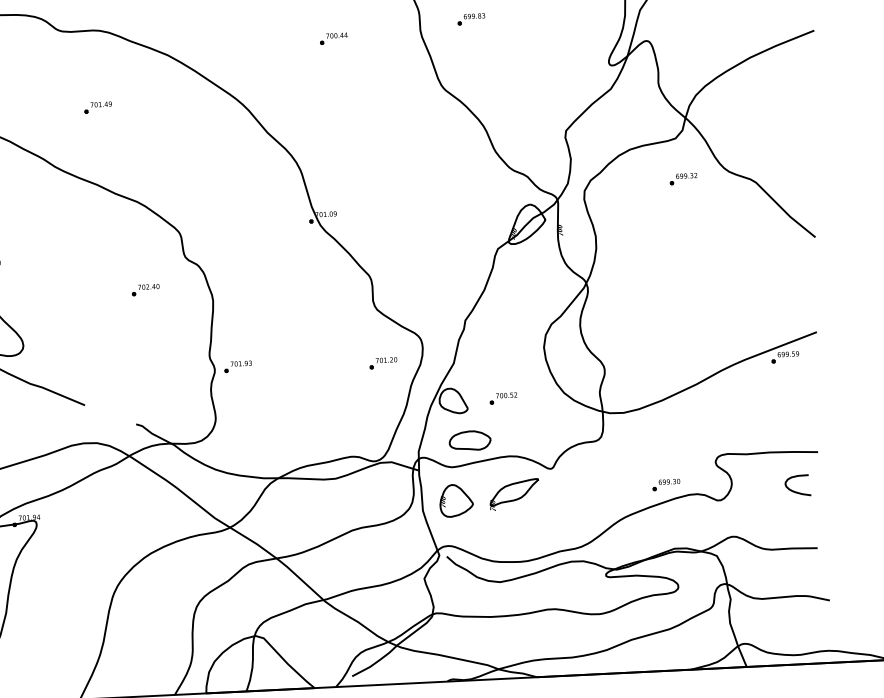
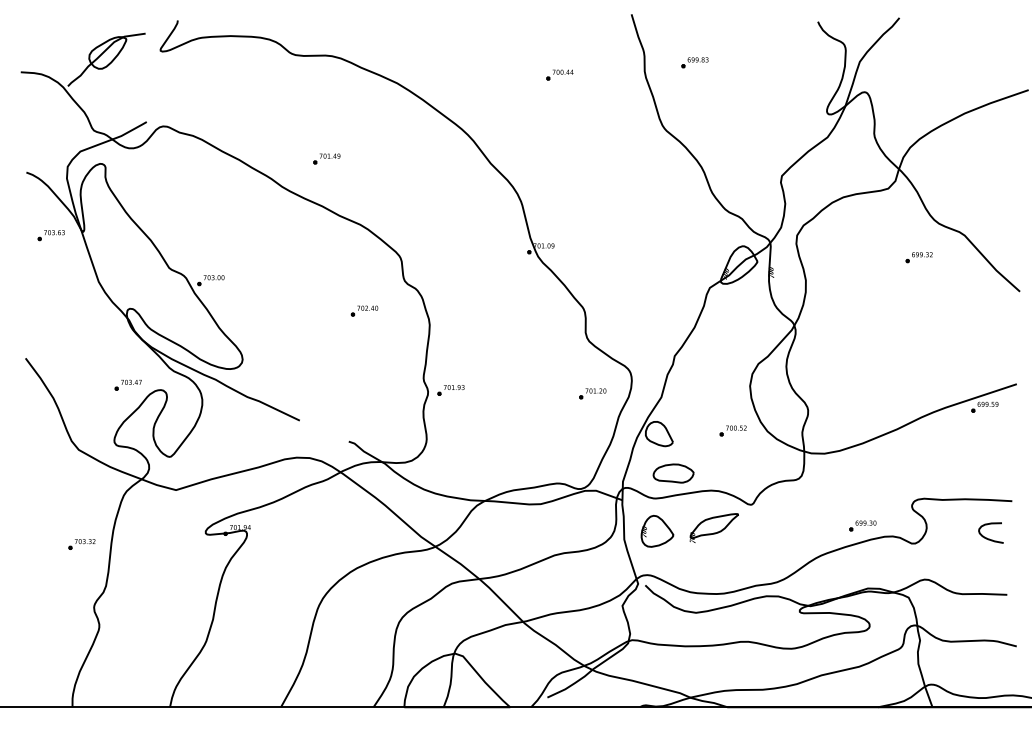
part: (97, 107) -> (326, 158), moved
part: (682, 179) -> (918, 257), moved
part: (502, 398) -> (732, 430), moved

